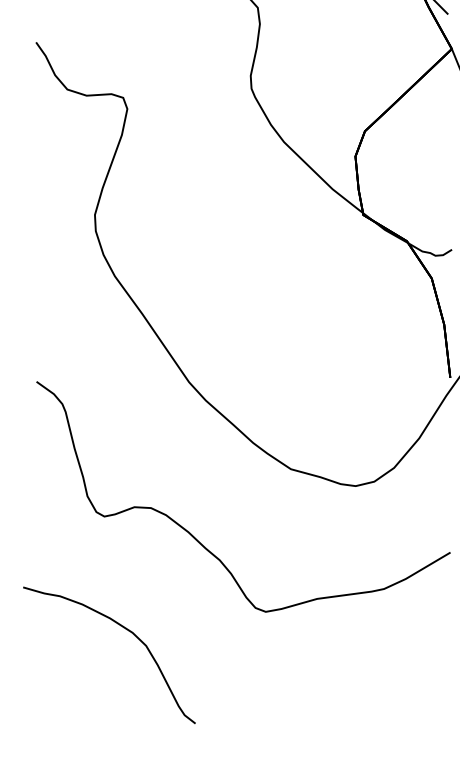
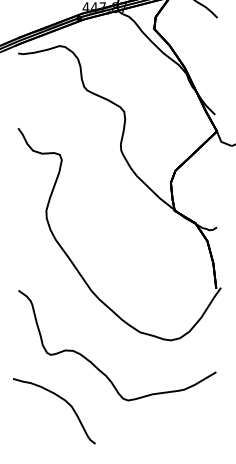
part: (124, 630) -> (61, 399), moved

